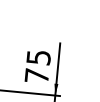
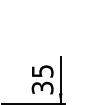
text: (36, 75) -> (42, 87), 75 -> 35

